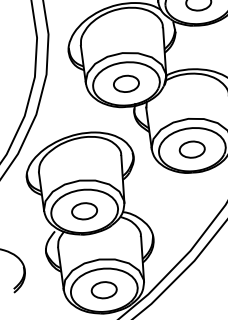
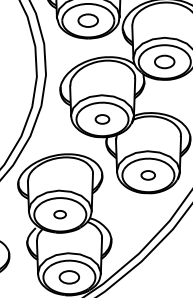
part: (126, 84) -> (102, 119), size x0.7
part: (191, 149) -> (147, 175), size x0.7
part: (83, 211) -> (59, 214), size x0.6

